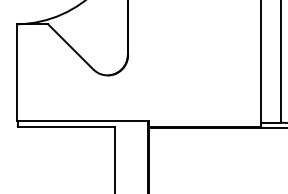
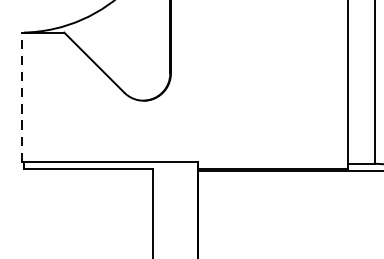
line: (16, 72) -> (22, 96), solid -> dashed

